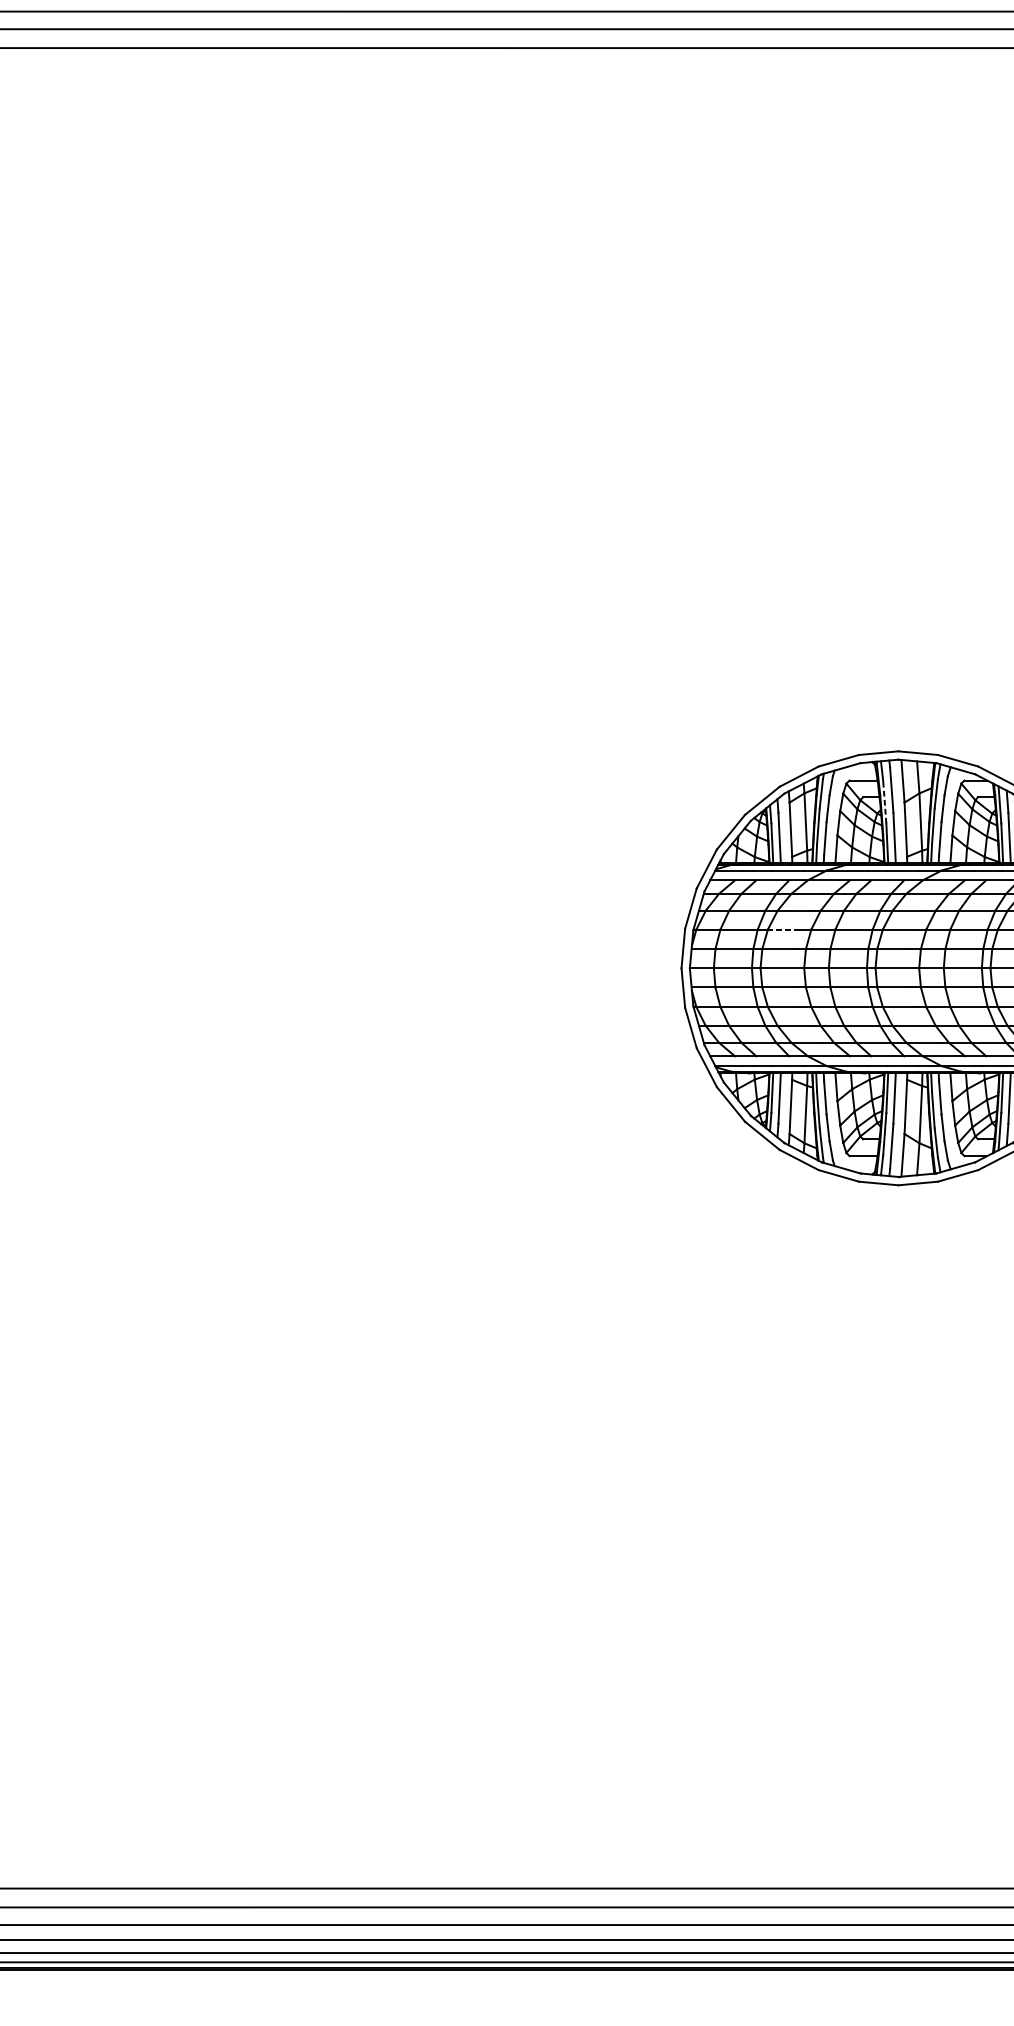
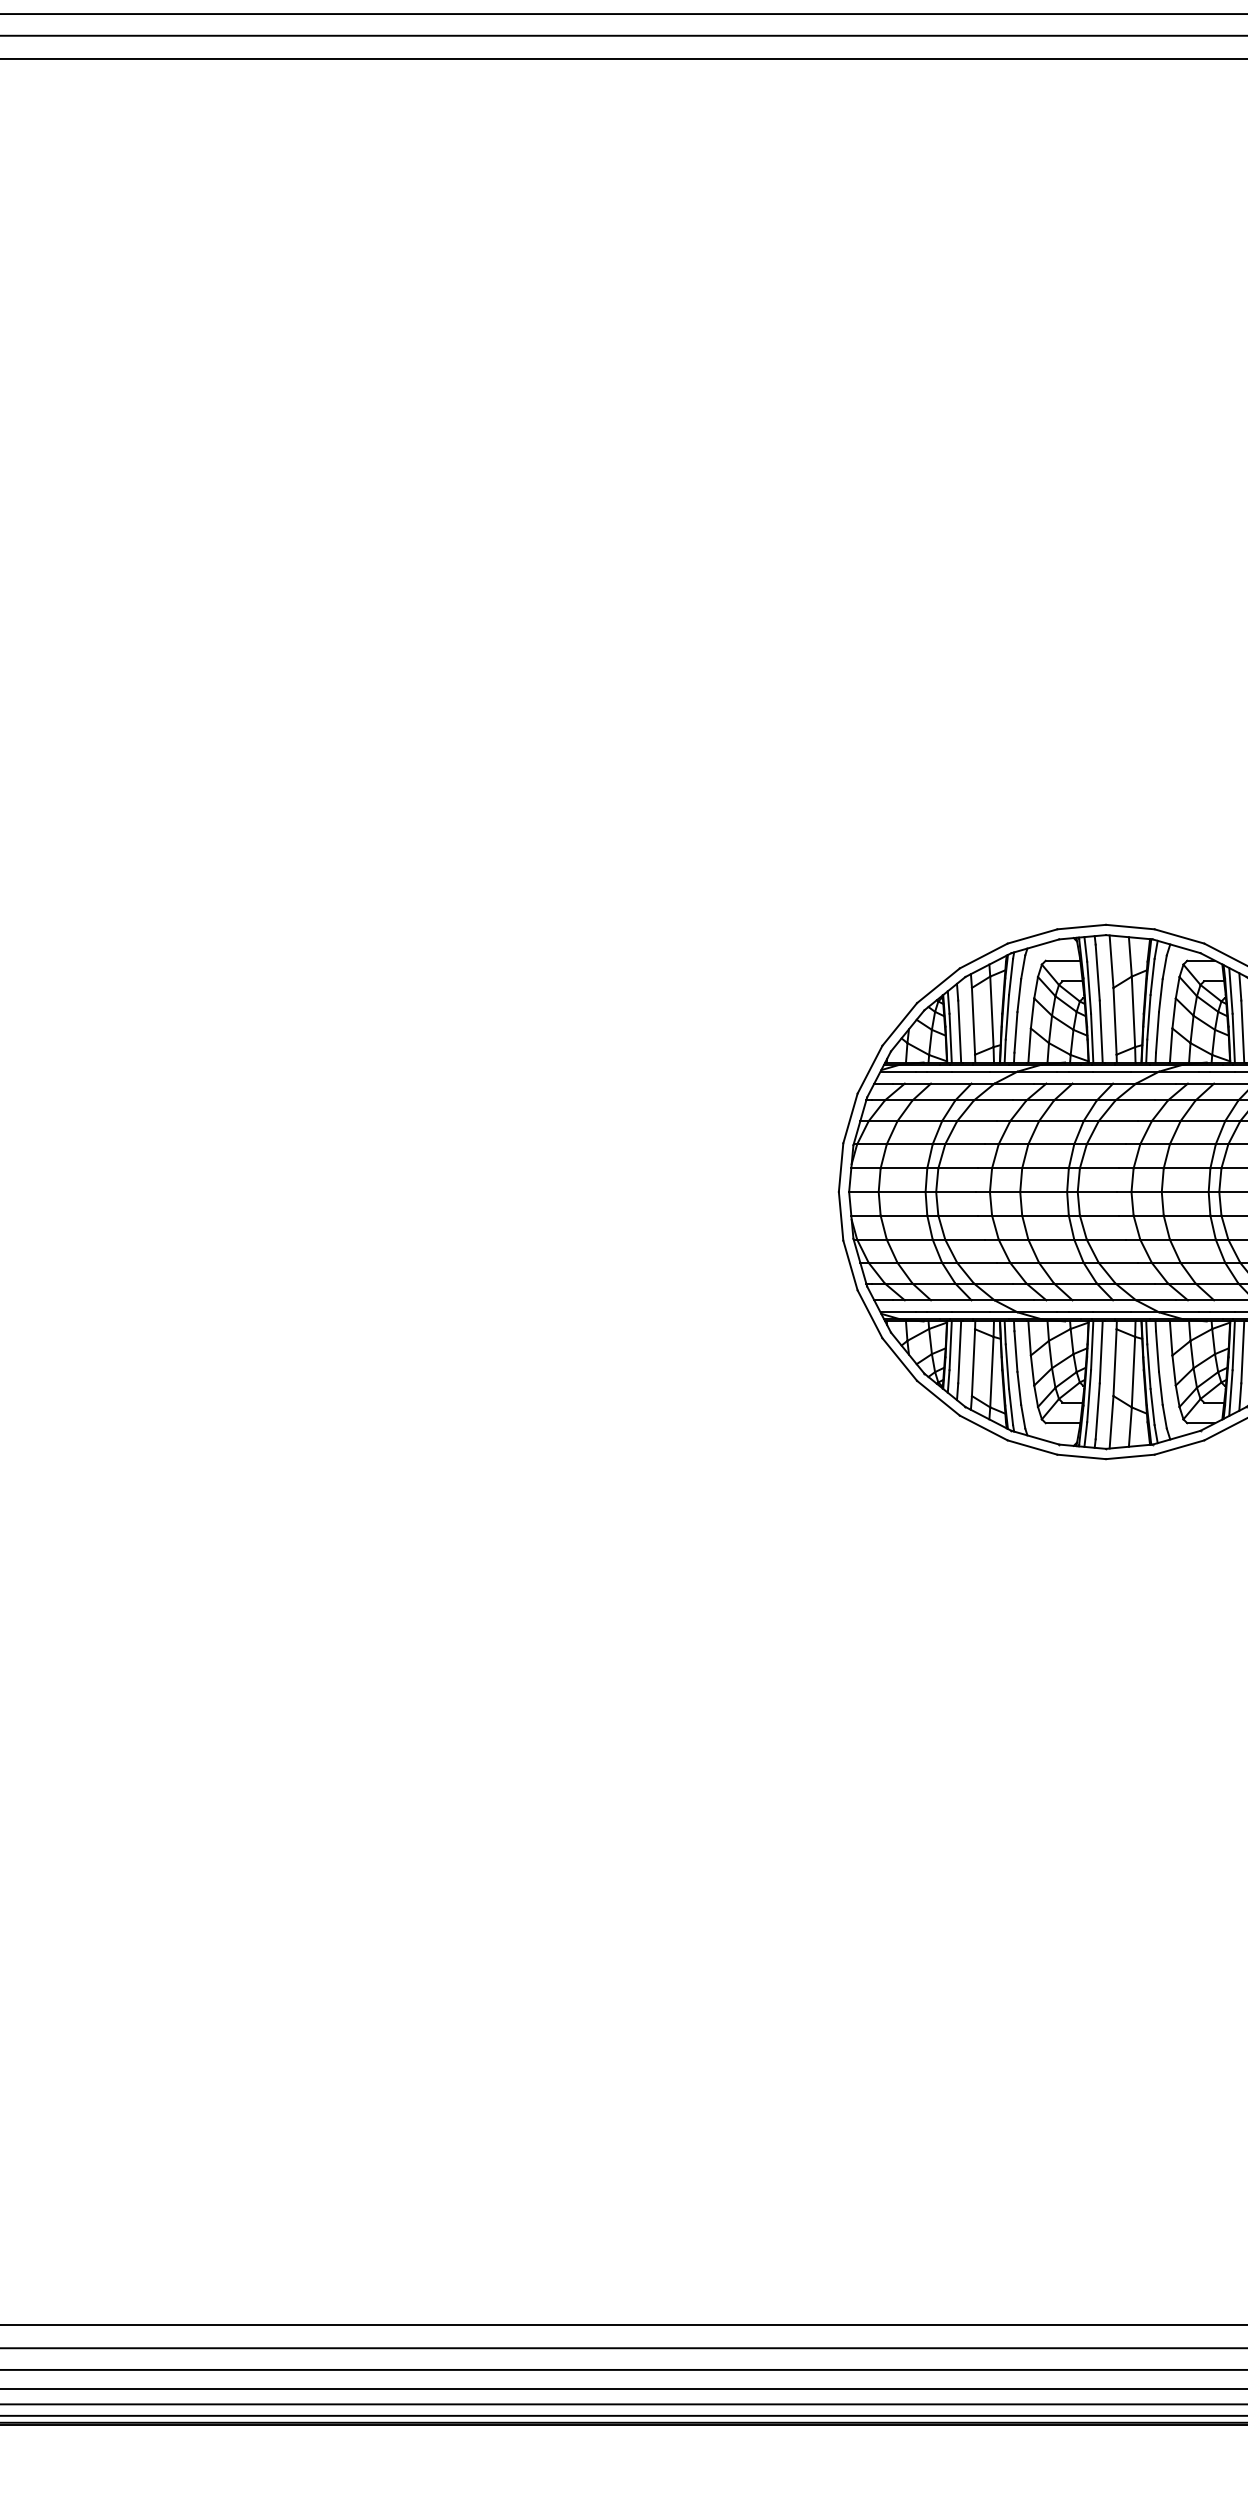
line: (885, 802) -> (1089, 987), dashed -> solid
line: (783, 929) -> (964, 1144), dashed -> solid

